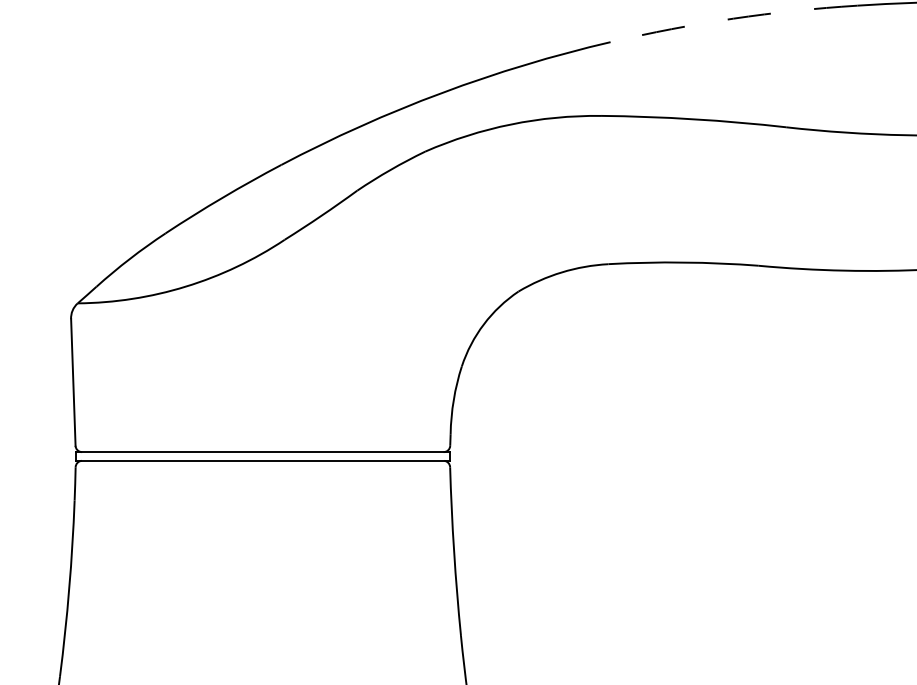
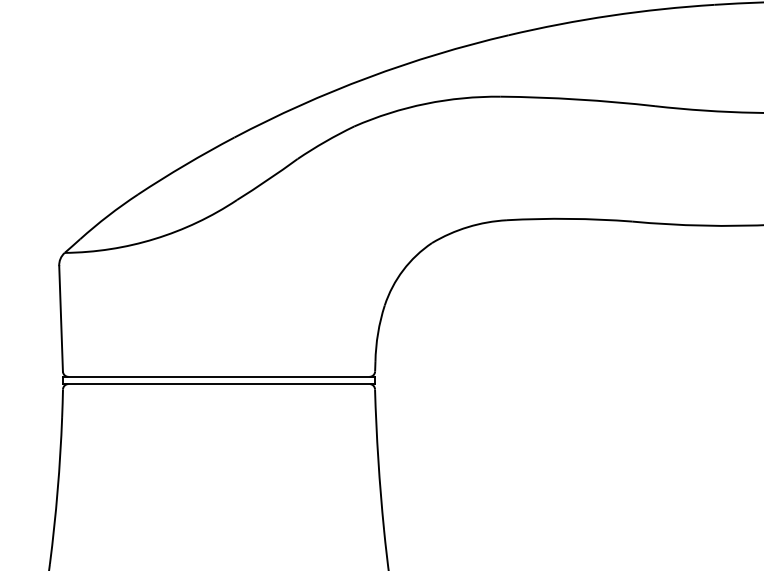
arc: (733, 18) -> (611, 15), dashed -> solid

